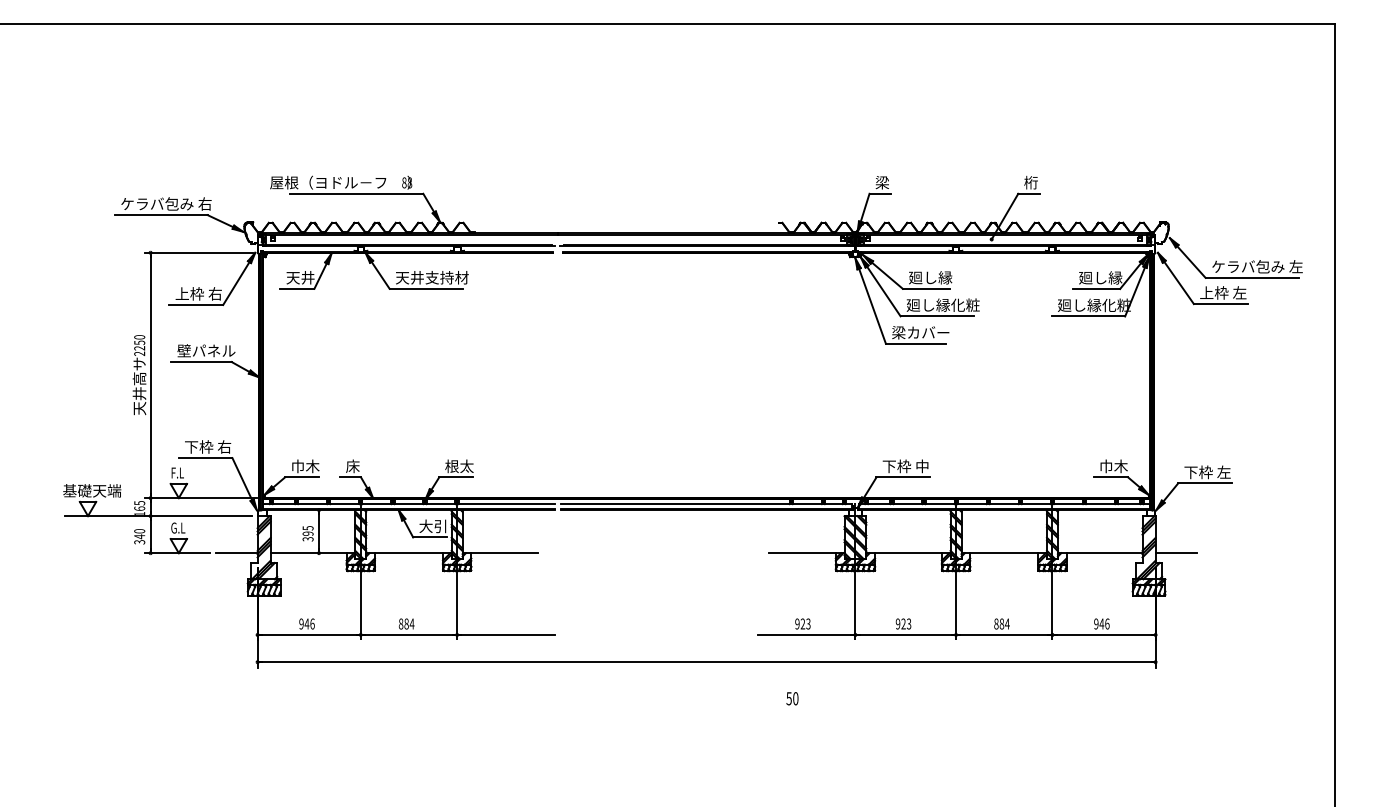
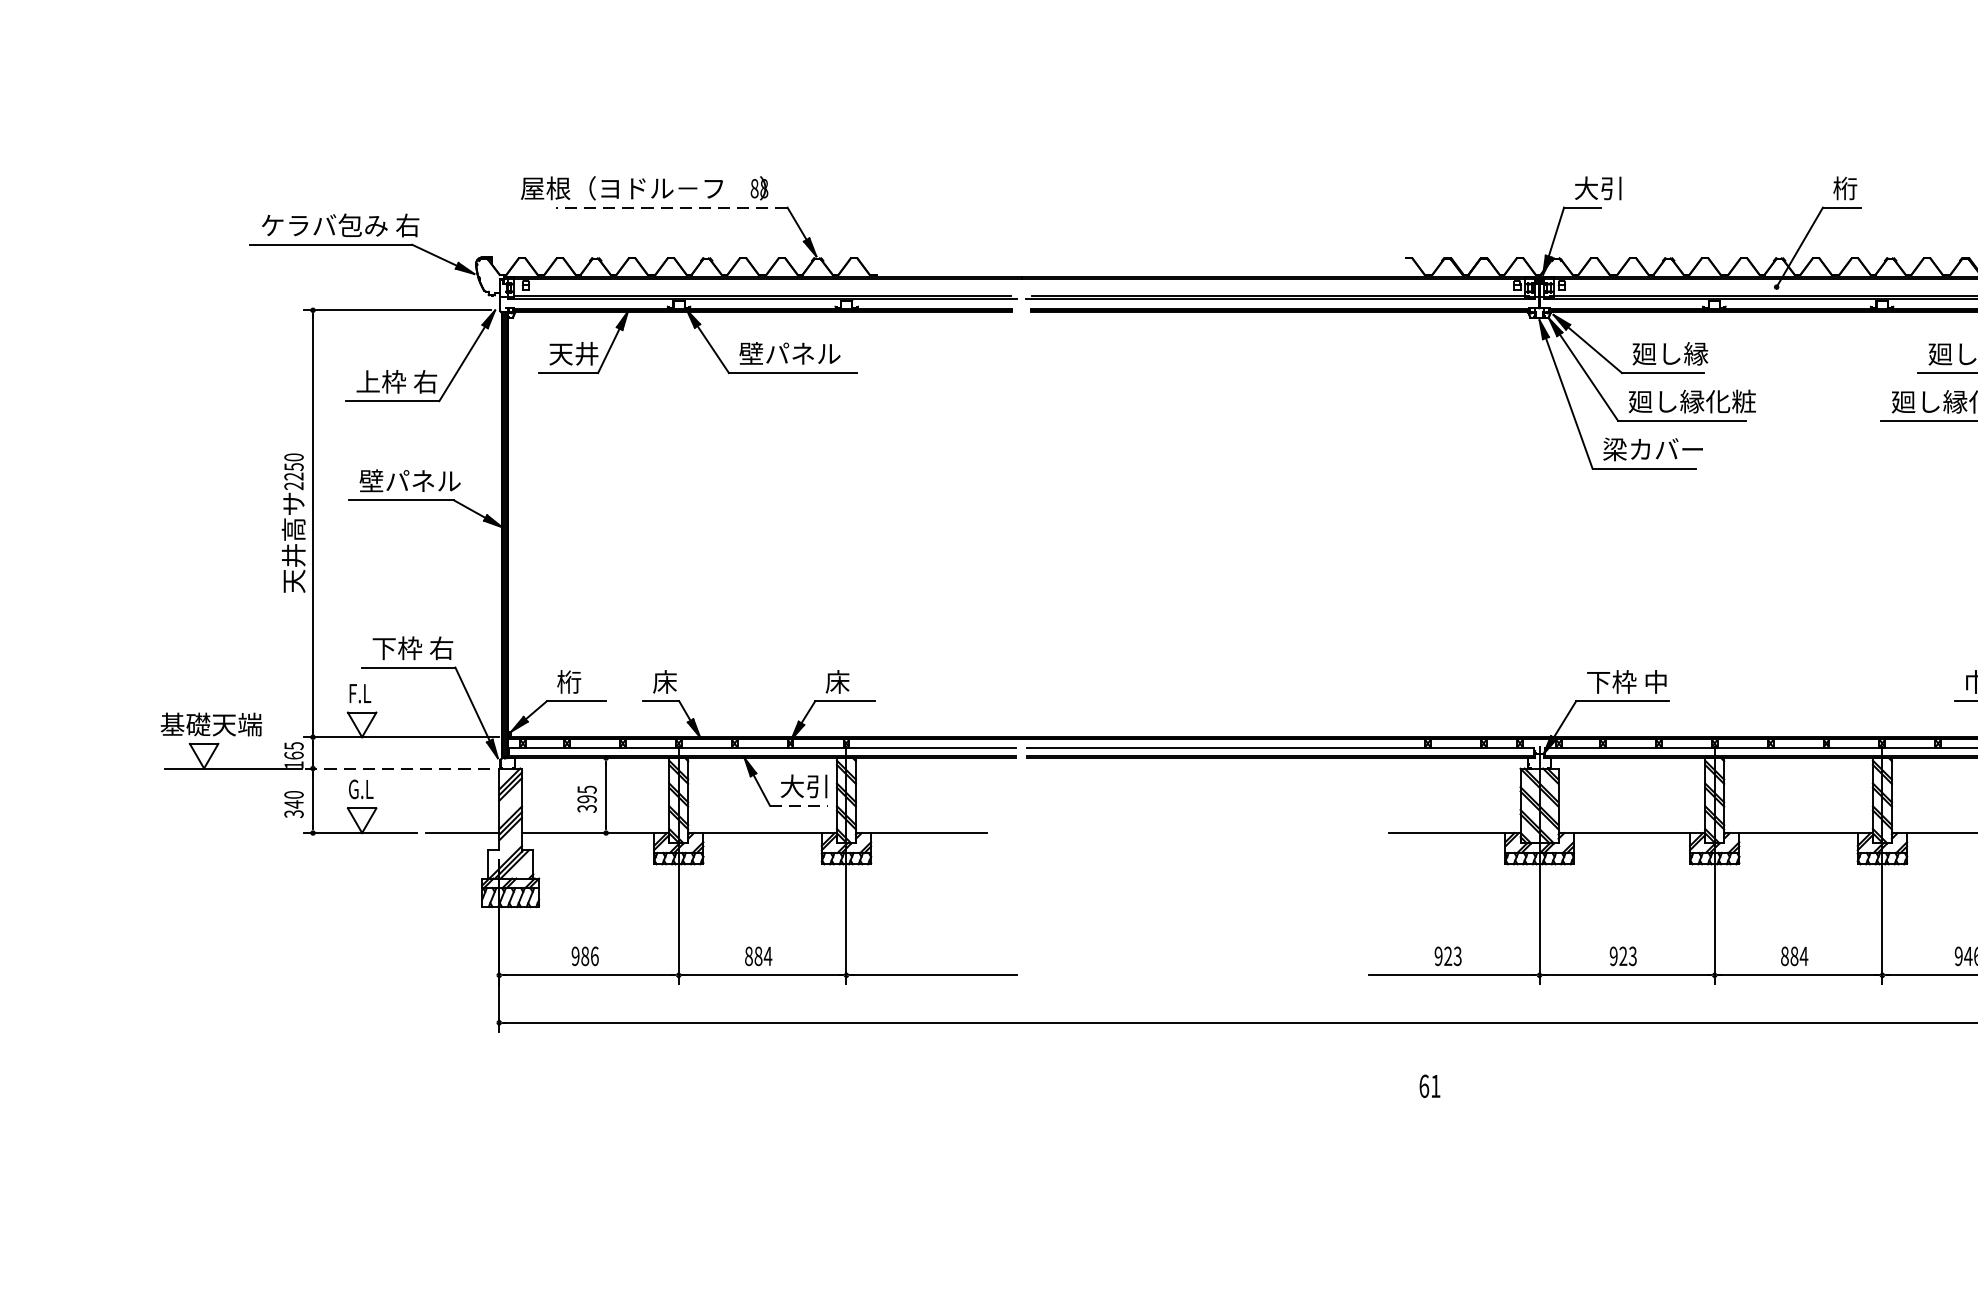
text: (888, 182) -> (1597, 187), 梁 -> 大引
line: (356, 193) -> (671, 207), solid -> dashed
text: (431, 277) -> (801, 353), 天井支持材 -> 壁パネル
text: (305, 466) -> (582, 682), 巾木 -> 桁
text: (459, 466) -> (850, 682), 根太 -> 床
line: (198, 516) -> (396, 769), solid -> dashed
line: (429, 537) -> (798, 805), solid -> dashed
text: (306, 623) -> (584, 955), 946 -> 986
text: (792, 698) -> (1430, 1085), 50 -> 61

